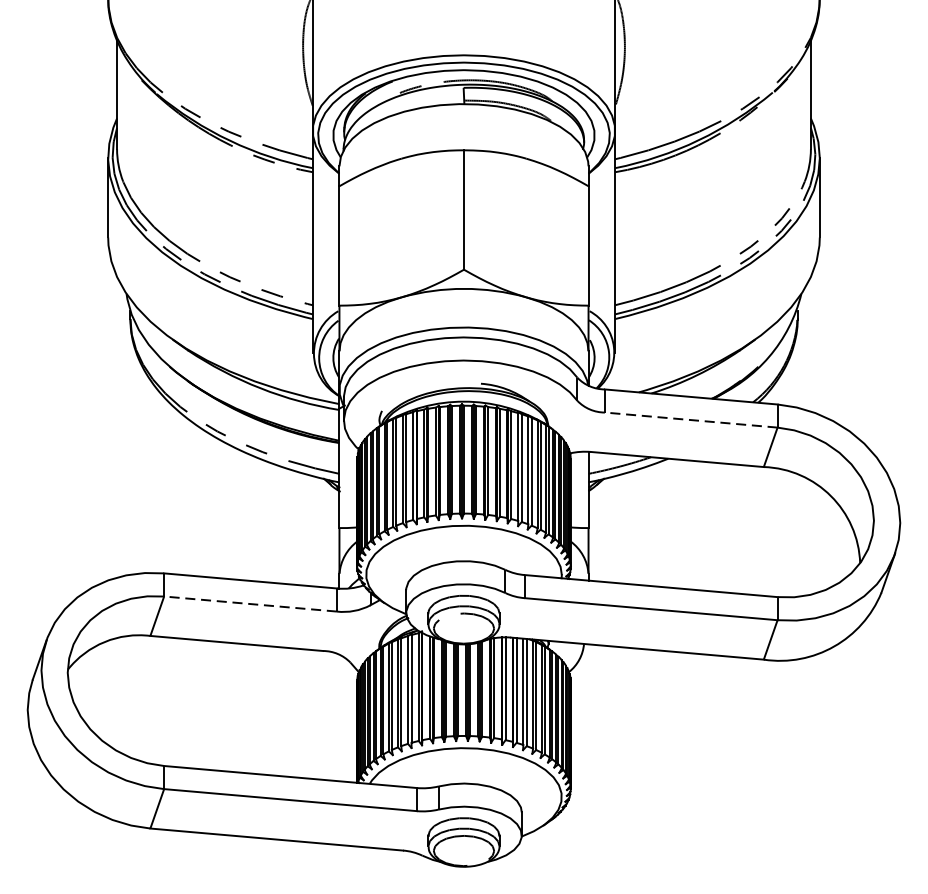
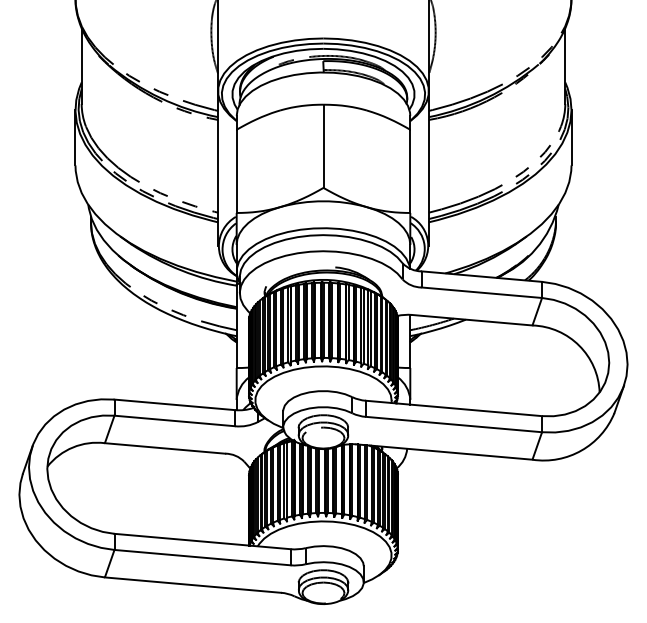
line: (690, 419) -> (481, 292), dashed -> solid
line: (250, 603) -> (174, 420), dashed -> solid

